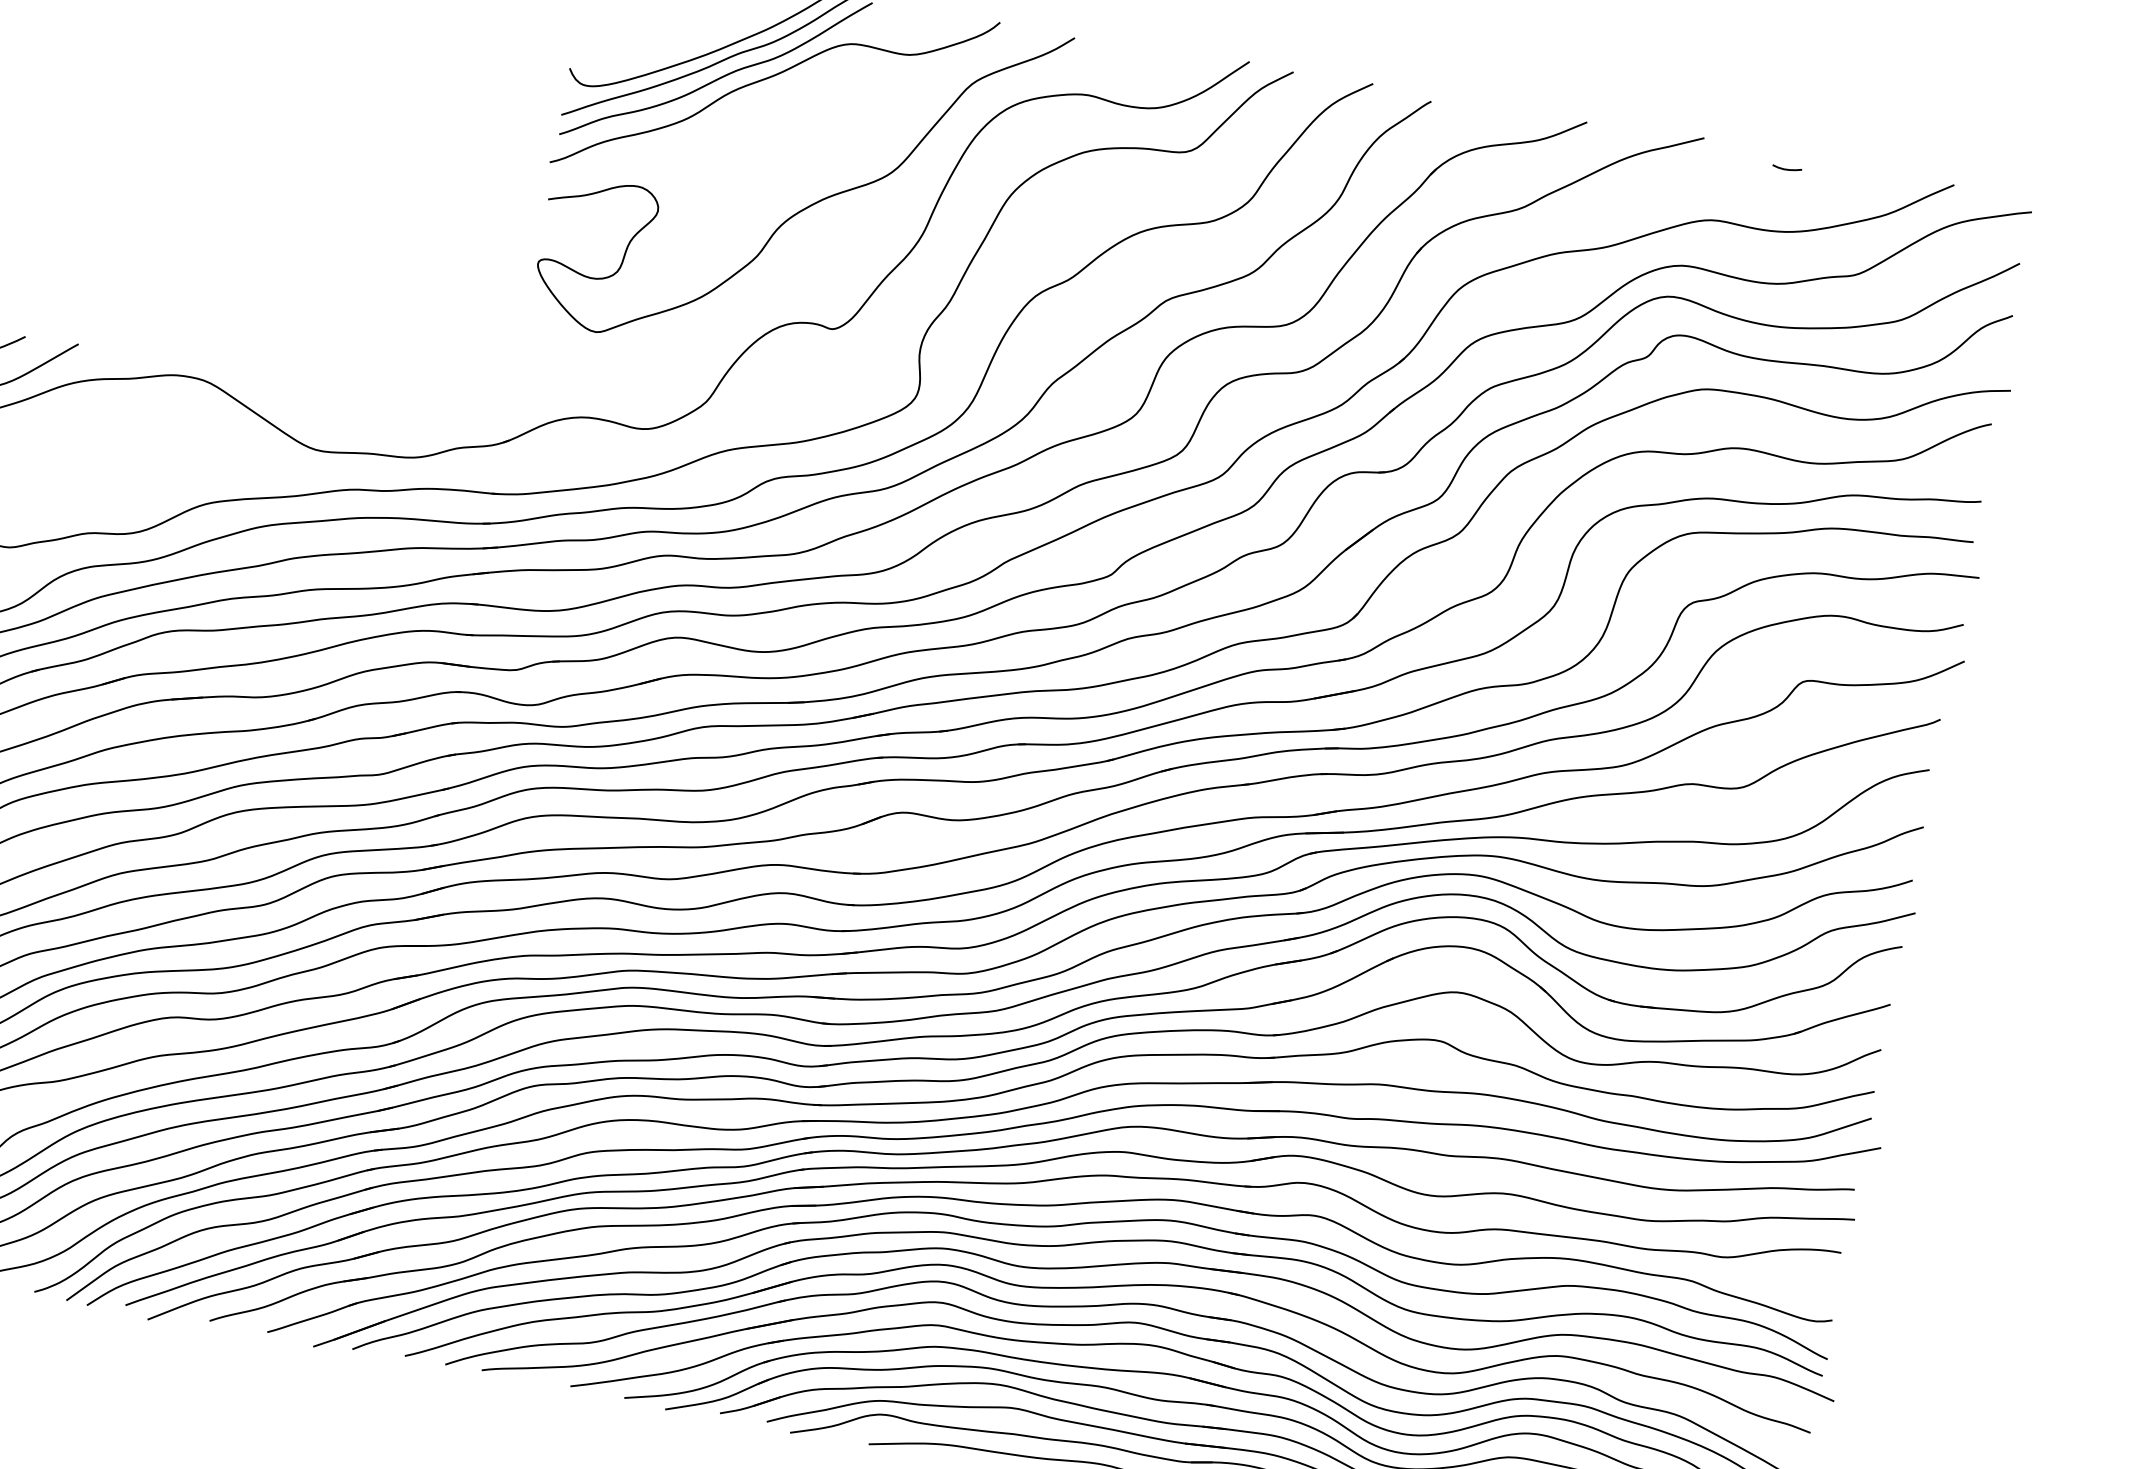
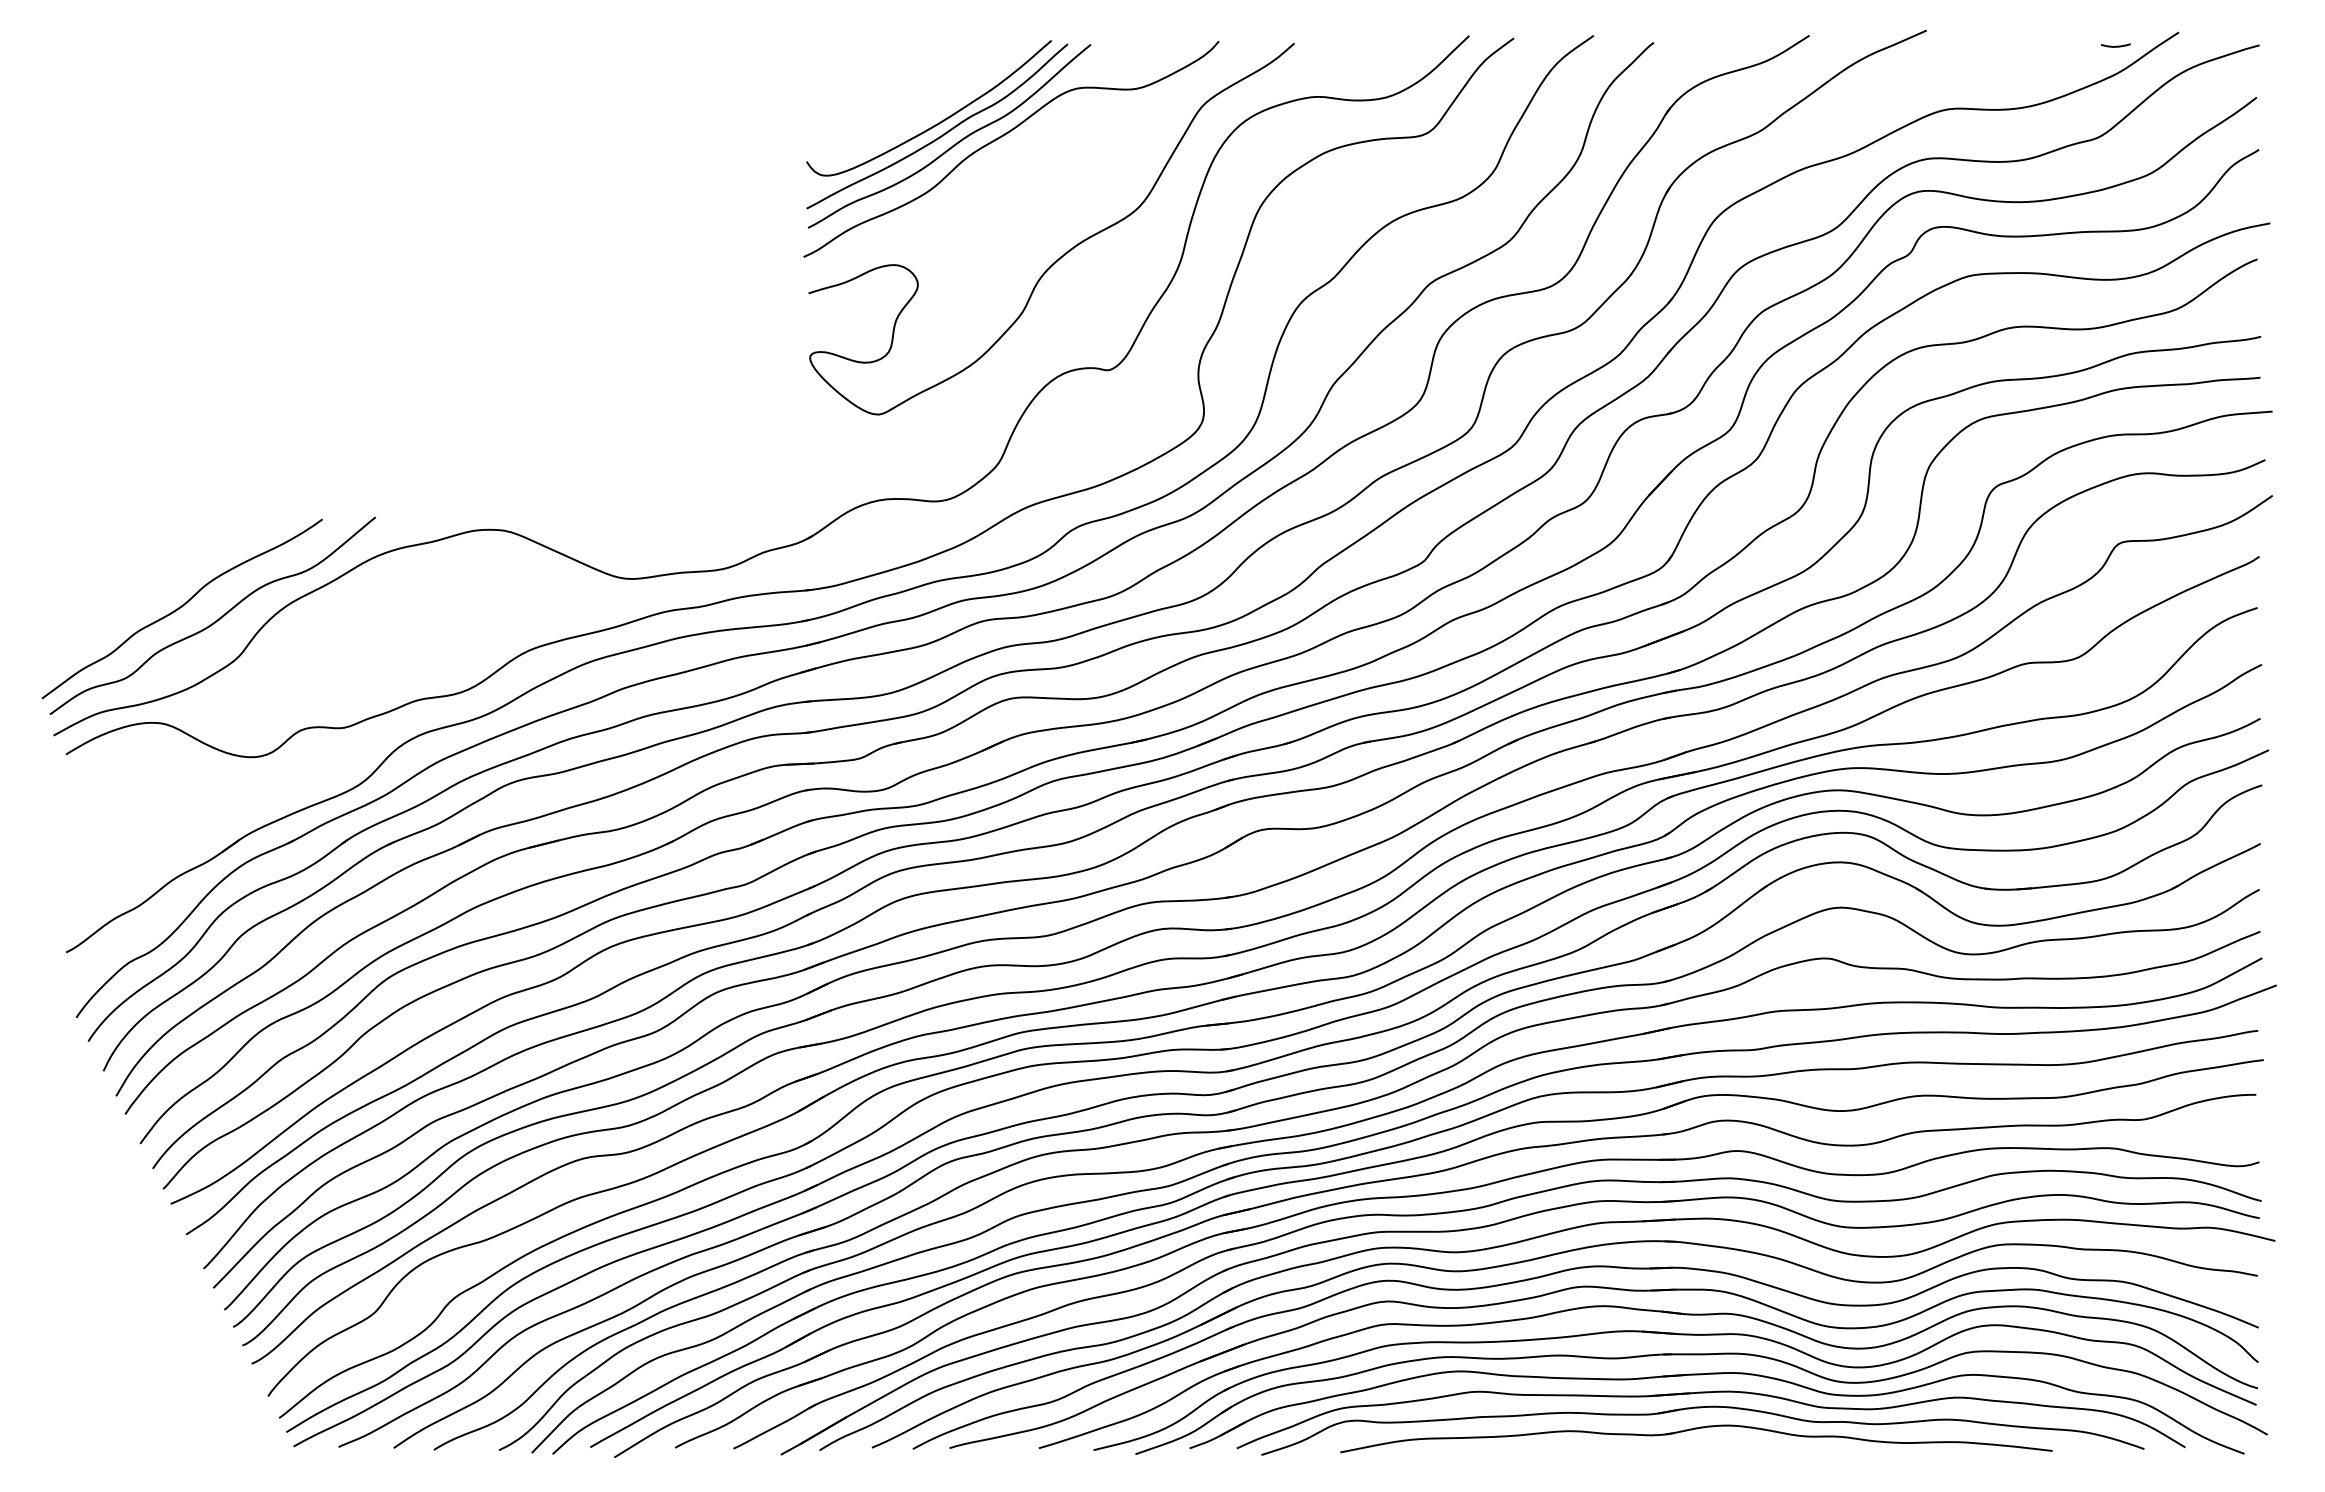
curve: (1786, 168) -> (2115, 45), moved

